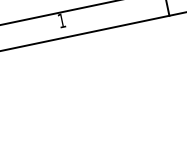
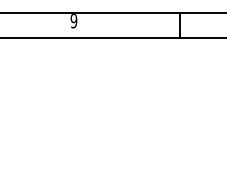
text: (61, 21) -> (73, 21), 1 -> 9

